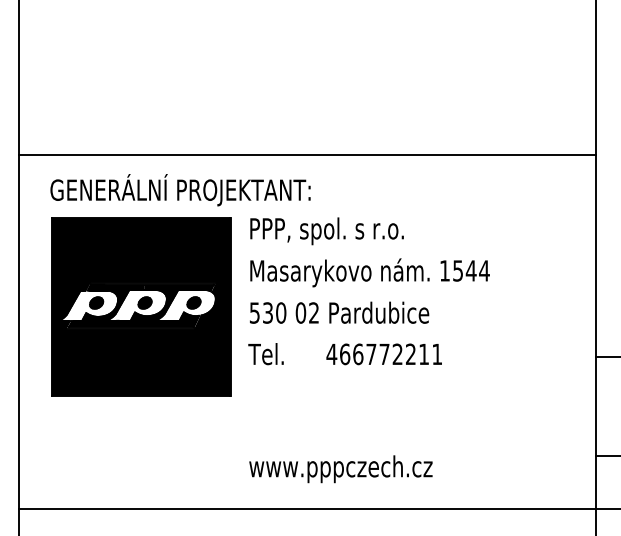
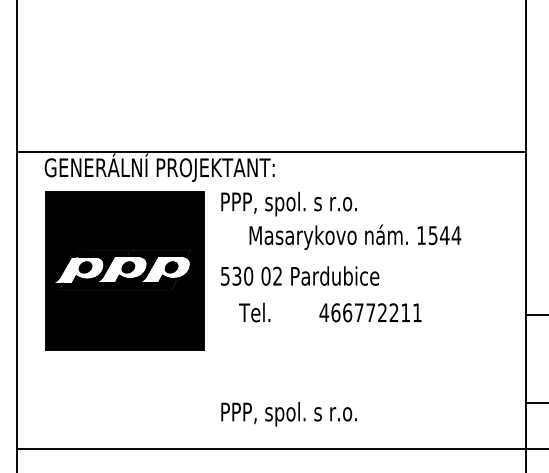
line: (306, 155) -> (270, 152), moved
text: (369, 272) -> (354, 236), moved
text: (265, 354) -> (254, 312), moved
text: (383, 354) -> (369, 312), moved
text: (340, 469) -> (300, 414), www.pppczech.cz -> PPP, spol. s r.o.

